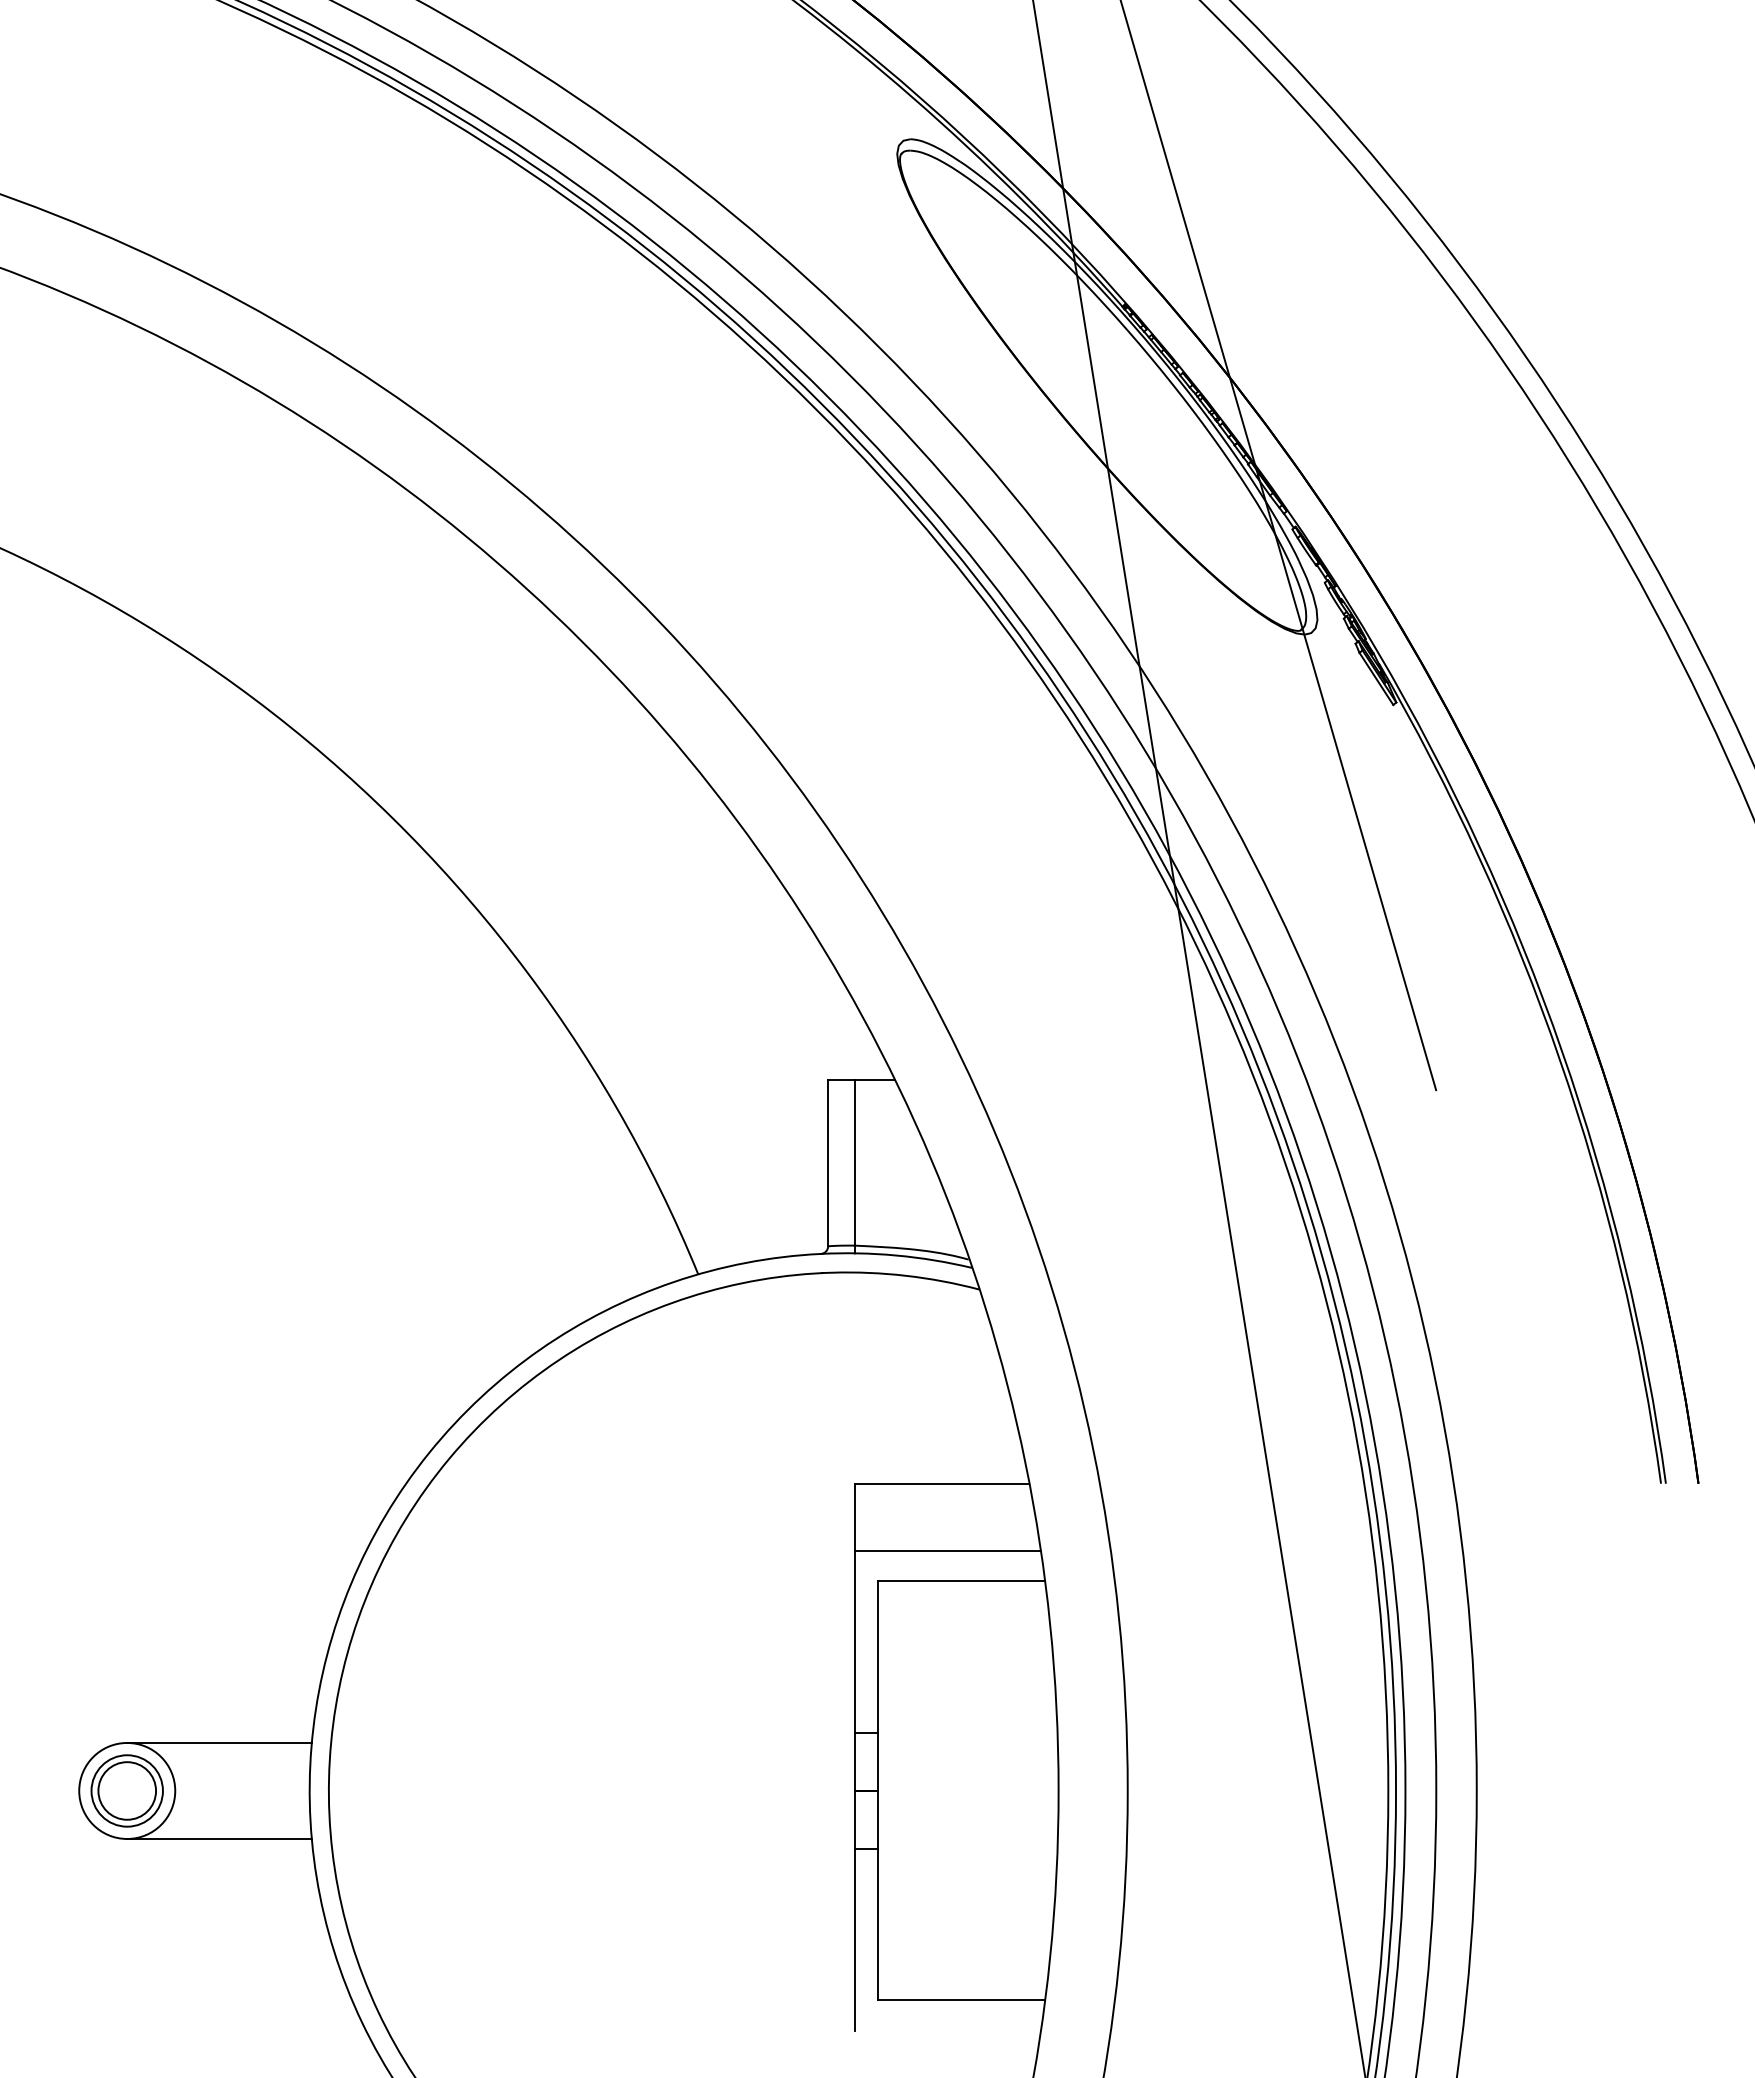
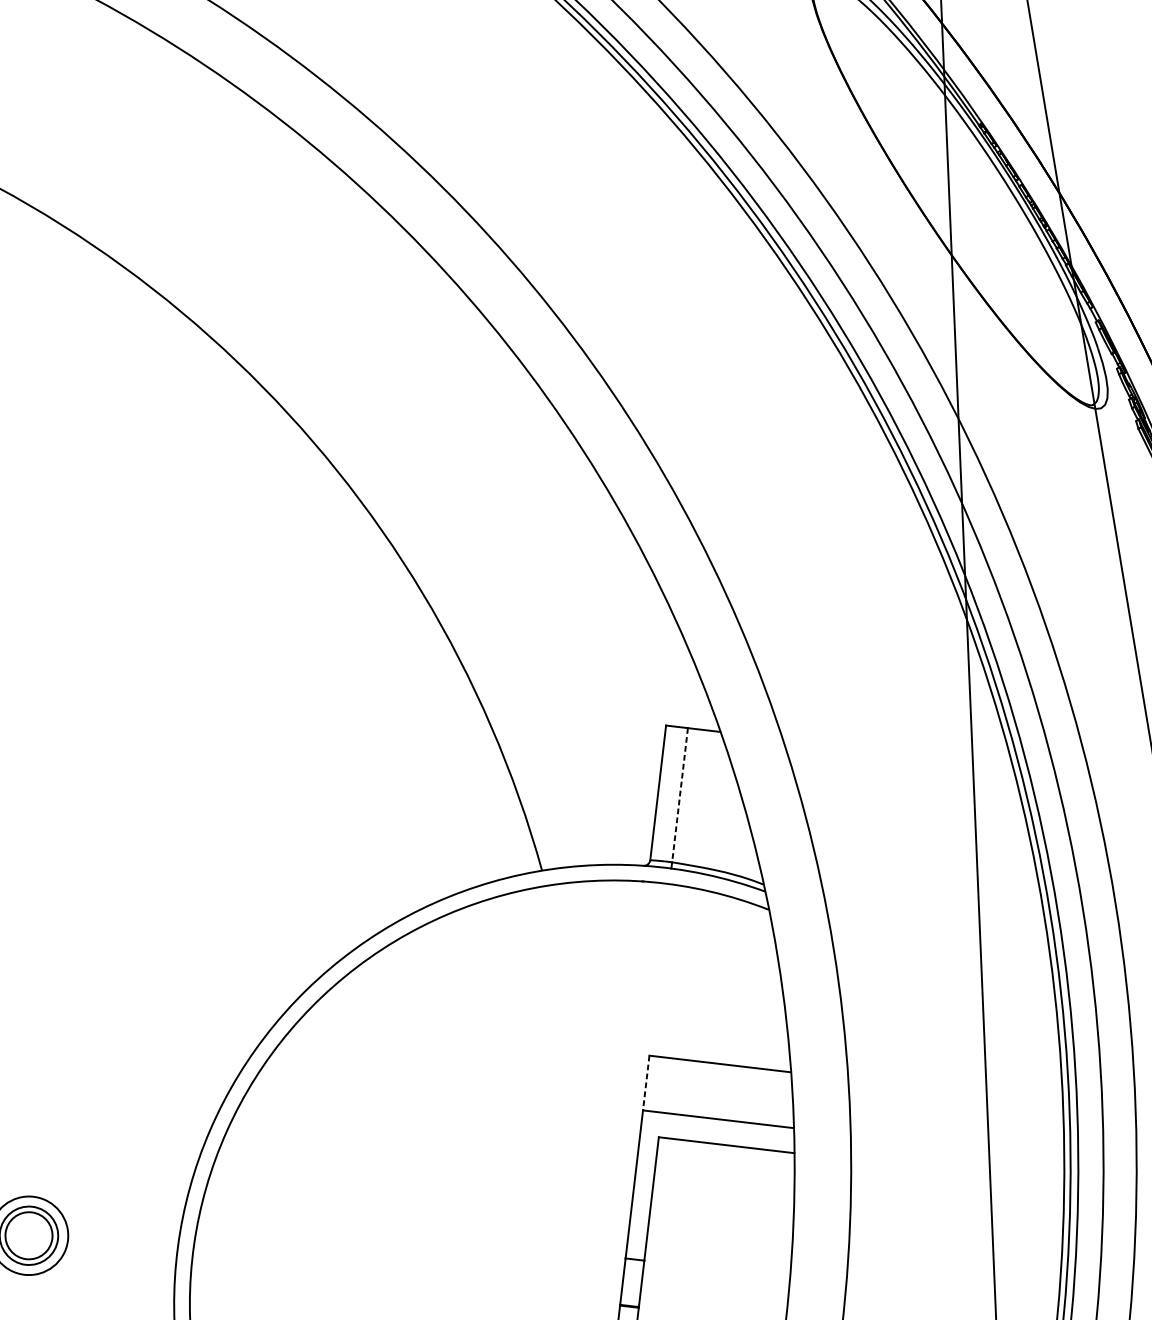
line: (855, 1163) -> (680, 795), solid -> dashed
line: (855, 1517) -> (646, 1083), solid -> dashed
line: (219, 1742) -> (108, 1205), removed
line: (219, 1838) -> (99, 1283), removed

